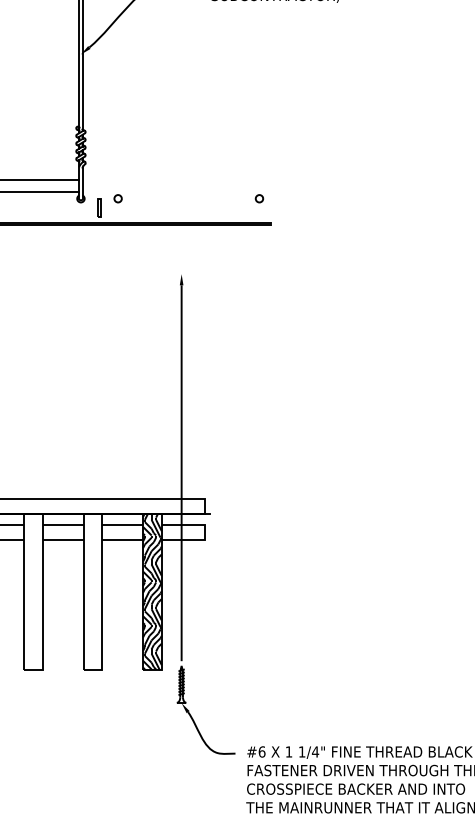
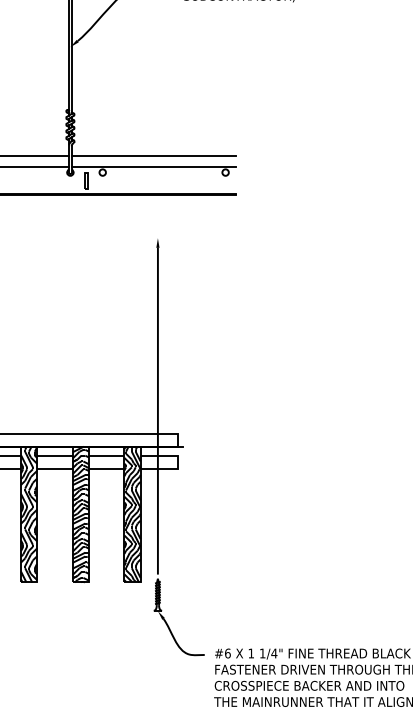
line: (176, 180) -> (153, 156), added
line: (176, 191) -> (153, 166), added
hatch: (32, 592) -> (28, 514), added
hatch: (92, 592) -> (80, 514), added

